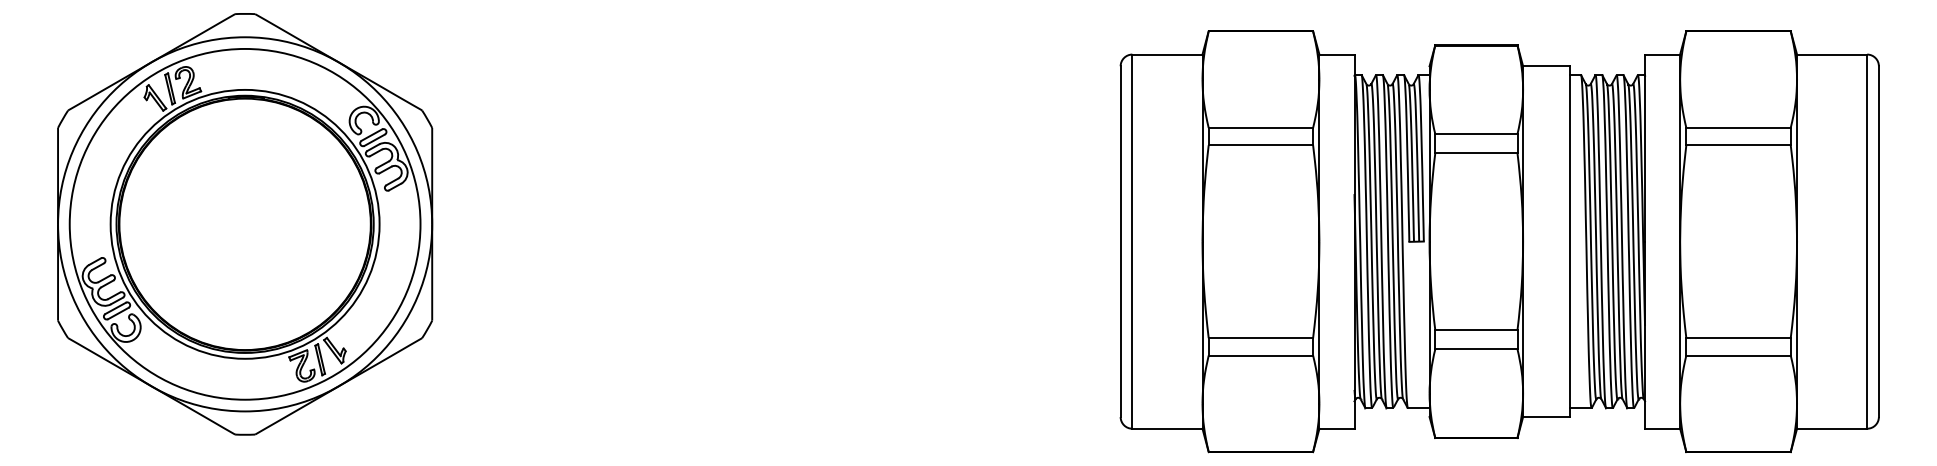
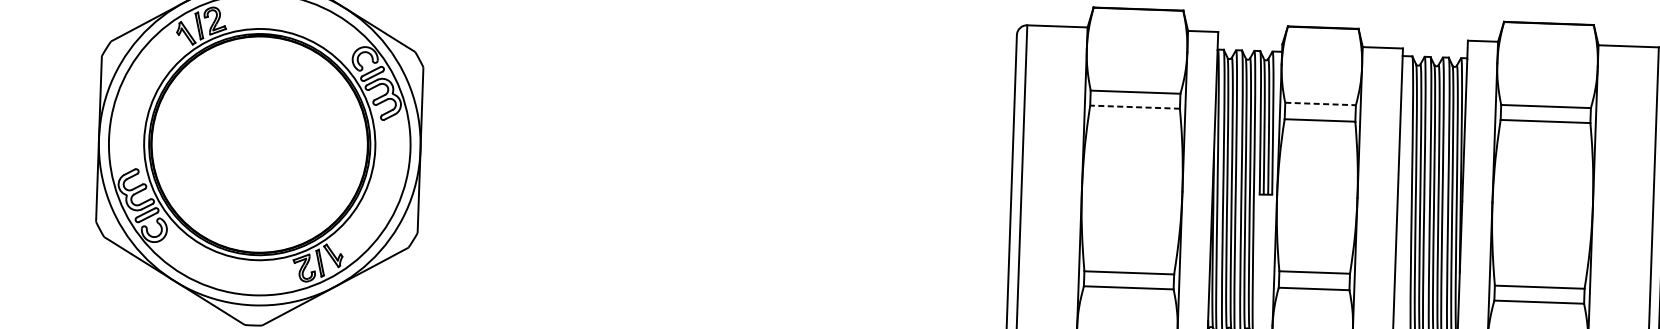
line: (1476, 134) -> (1320, 104), solid -> dashed
line: (1260, 145) -> (1134, 107), solid -> dashed

